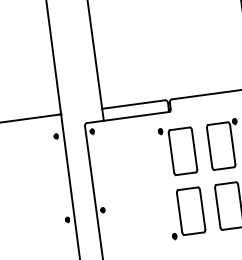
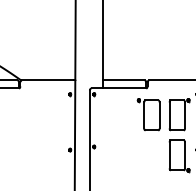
part: (186, 213) -> (148, 156), removed

